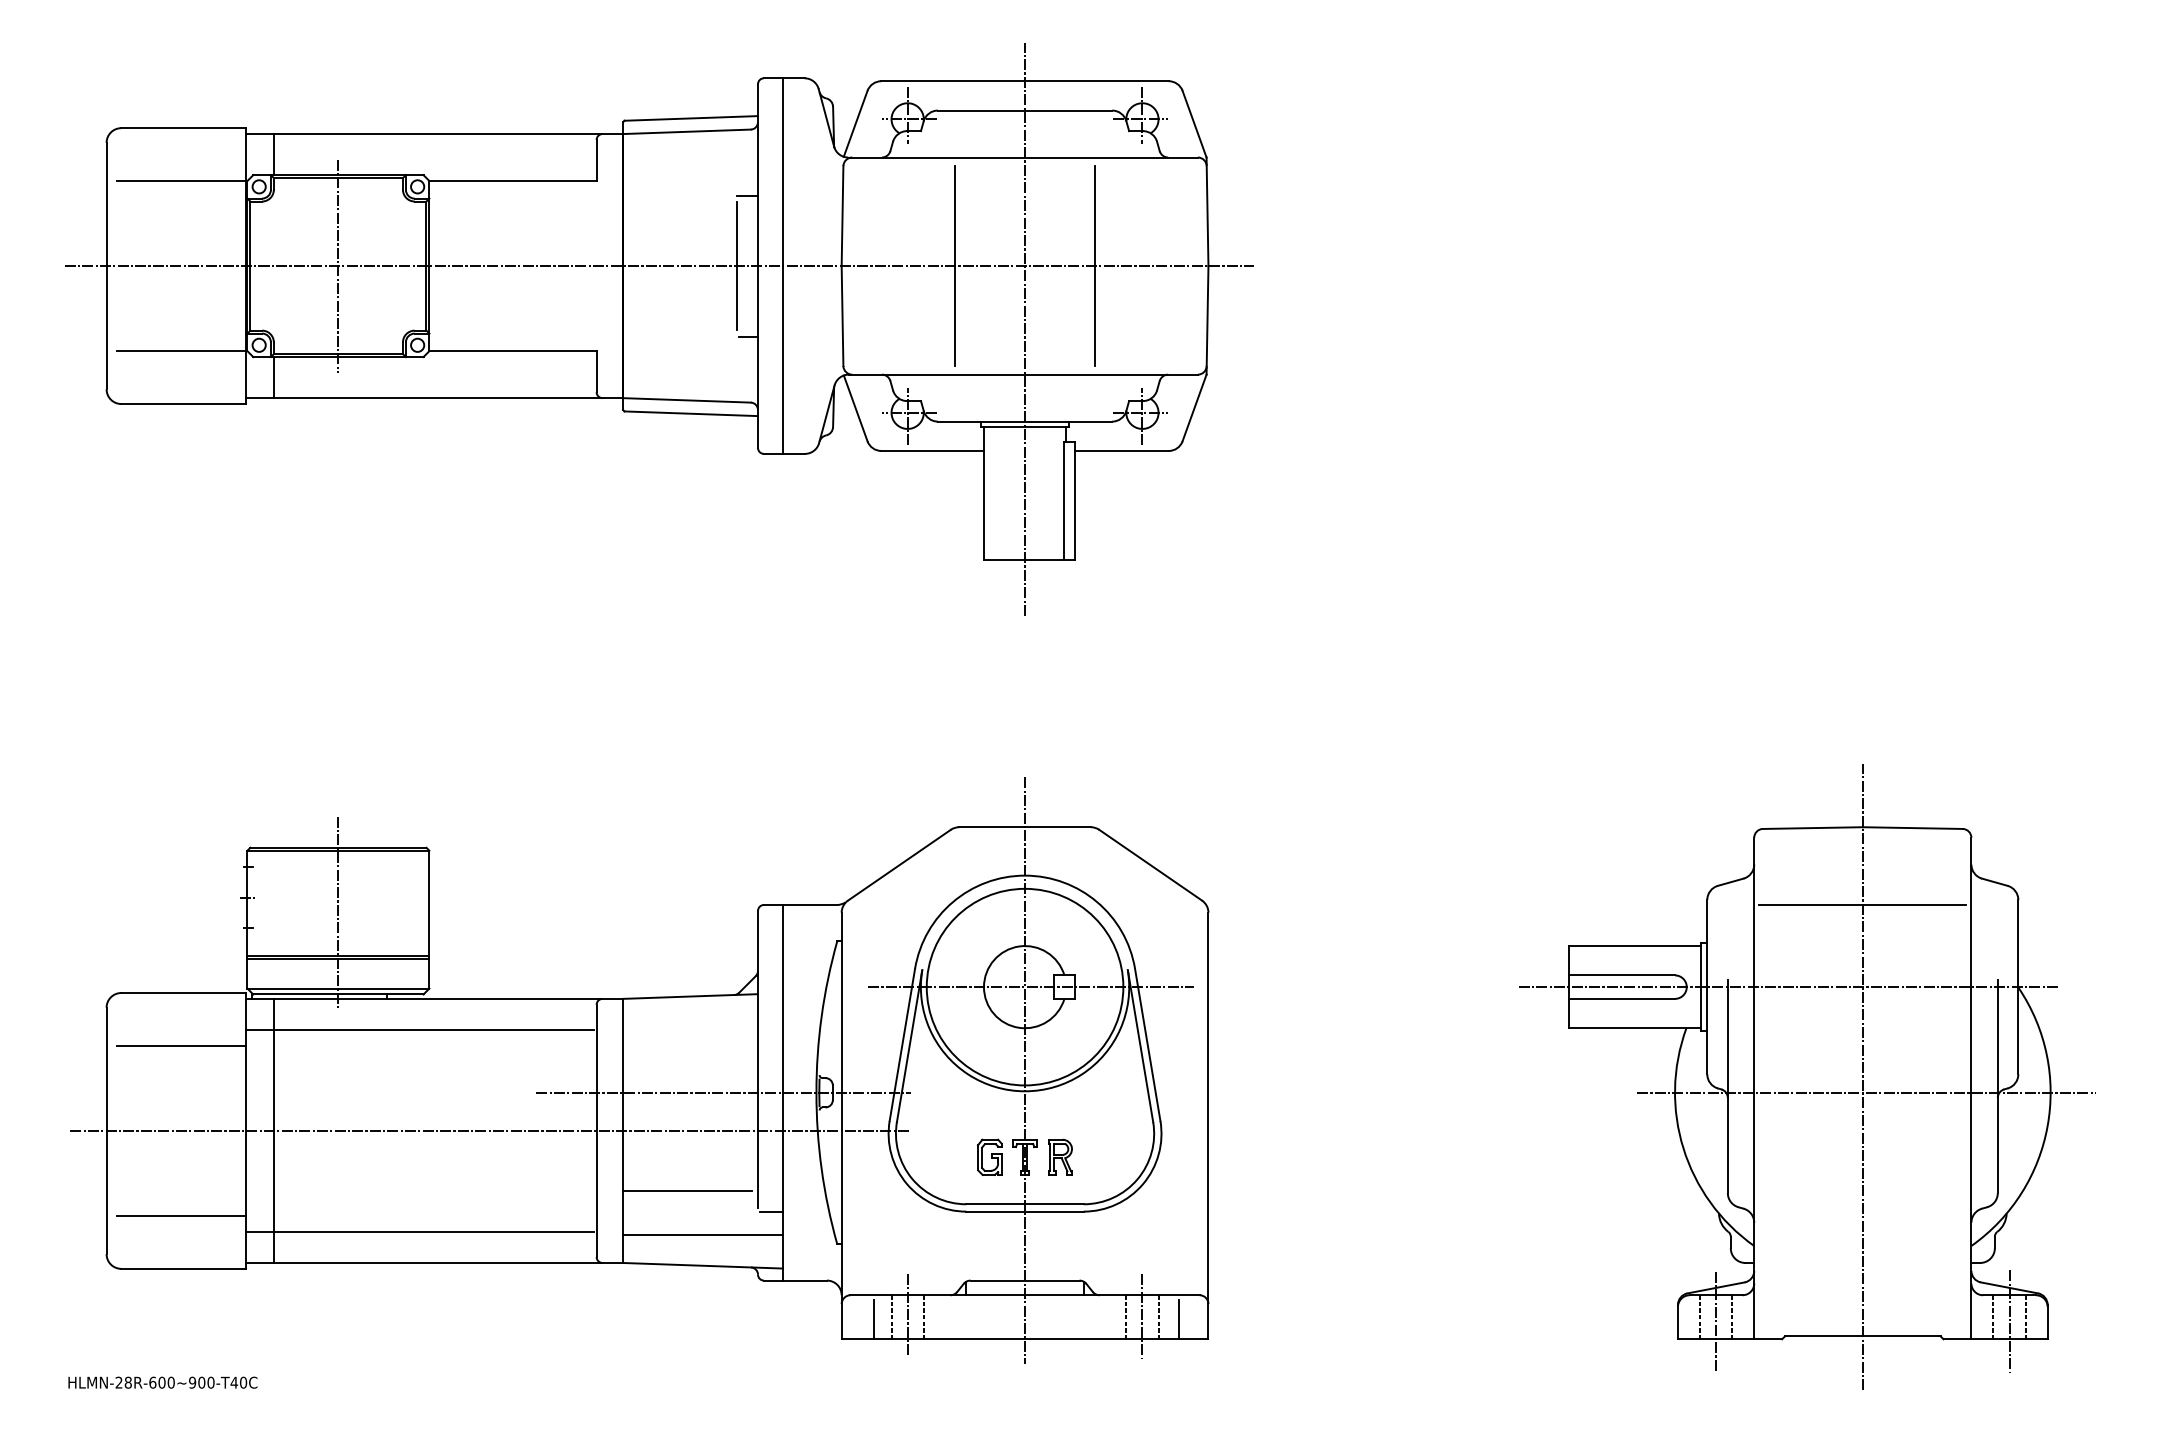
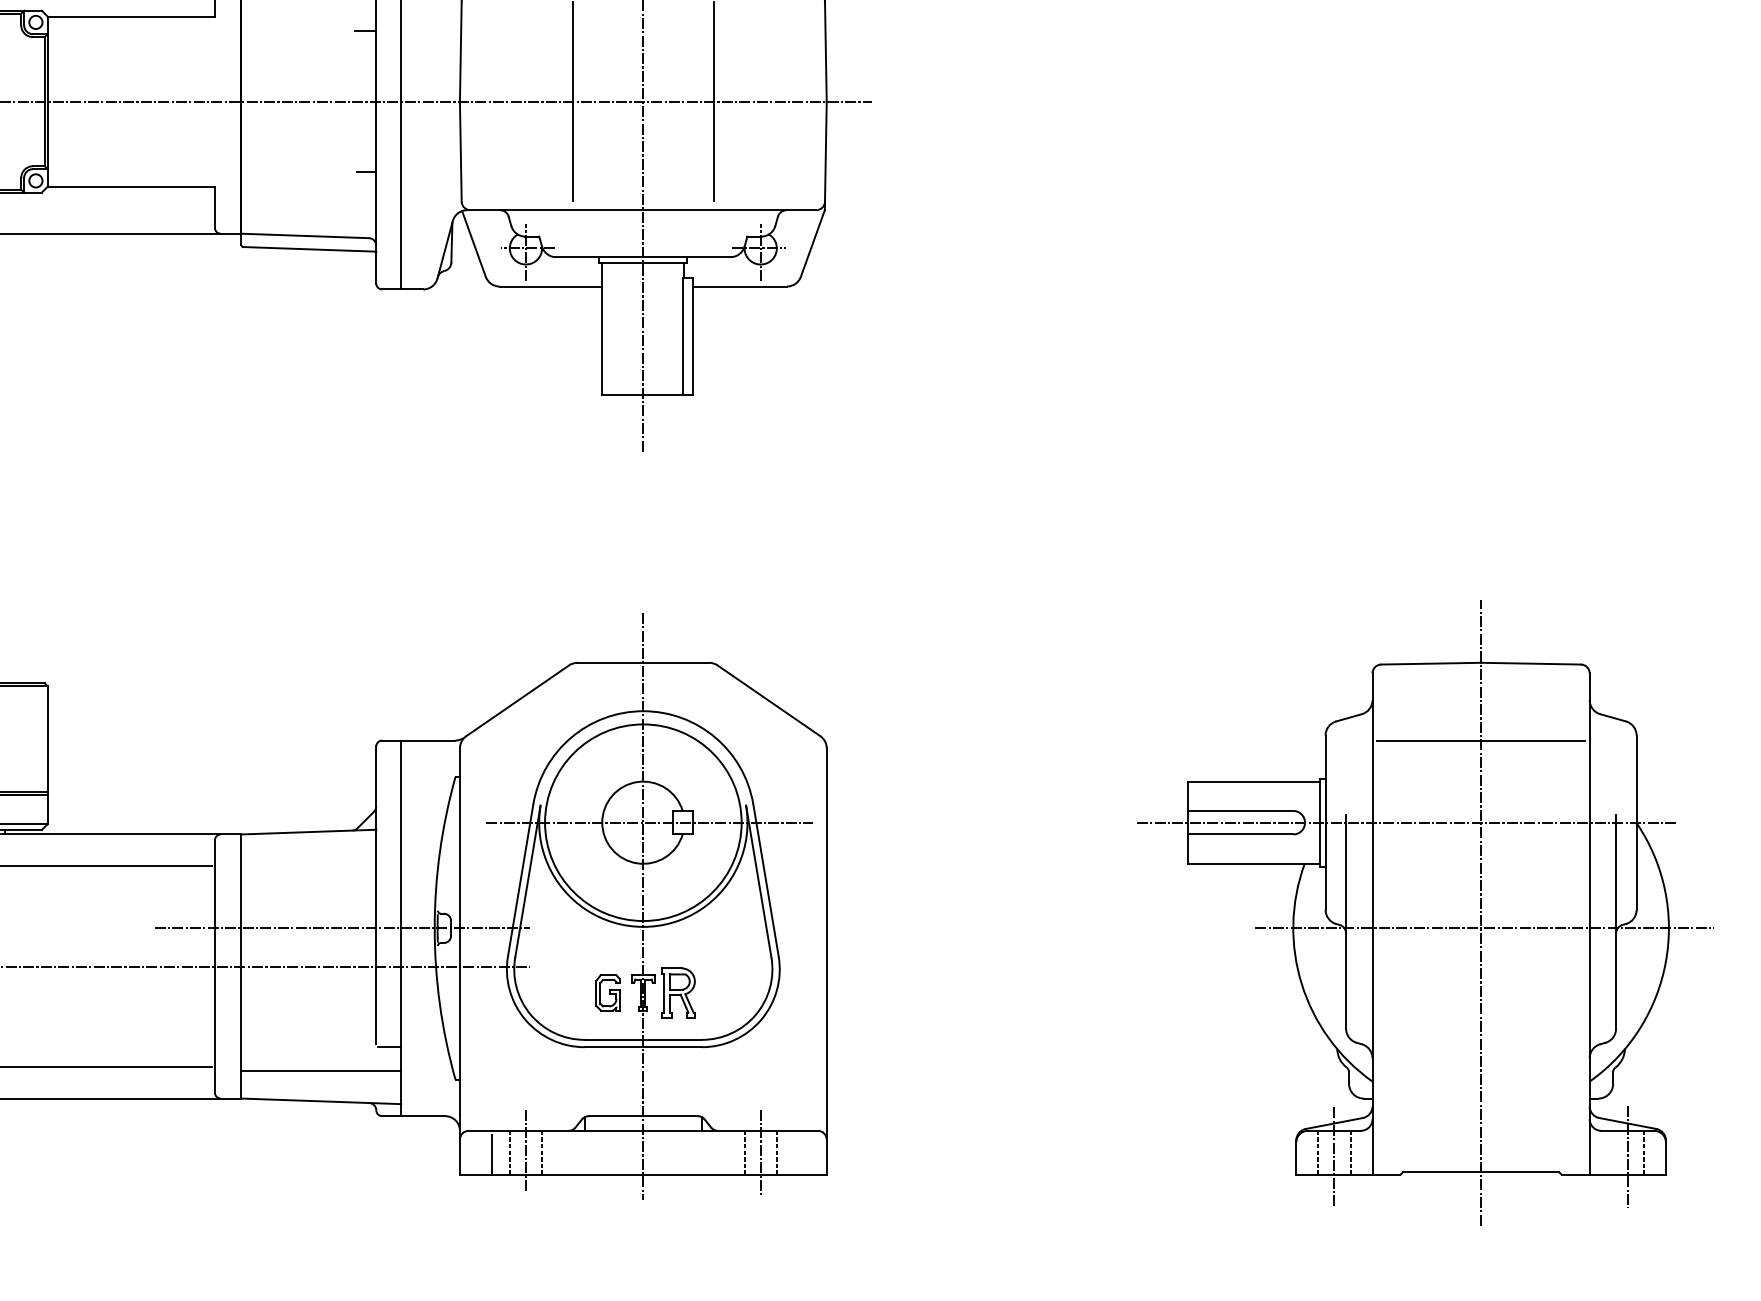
line: (737, 266) -> (355, 102), removed
part: (1060, 1156) -> (678, 992), size x1.4
line: (687, 1191) -> (305, 1027), removed
line: (1993, 1317) -> (1611, 1153), removed
line: (1179, 1319) -> (797, 1155), removed

